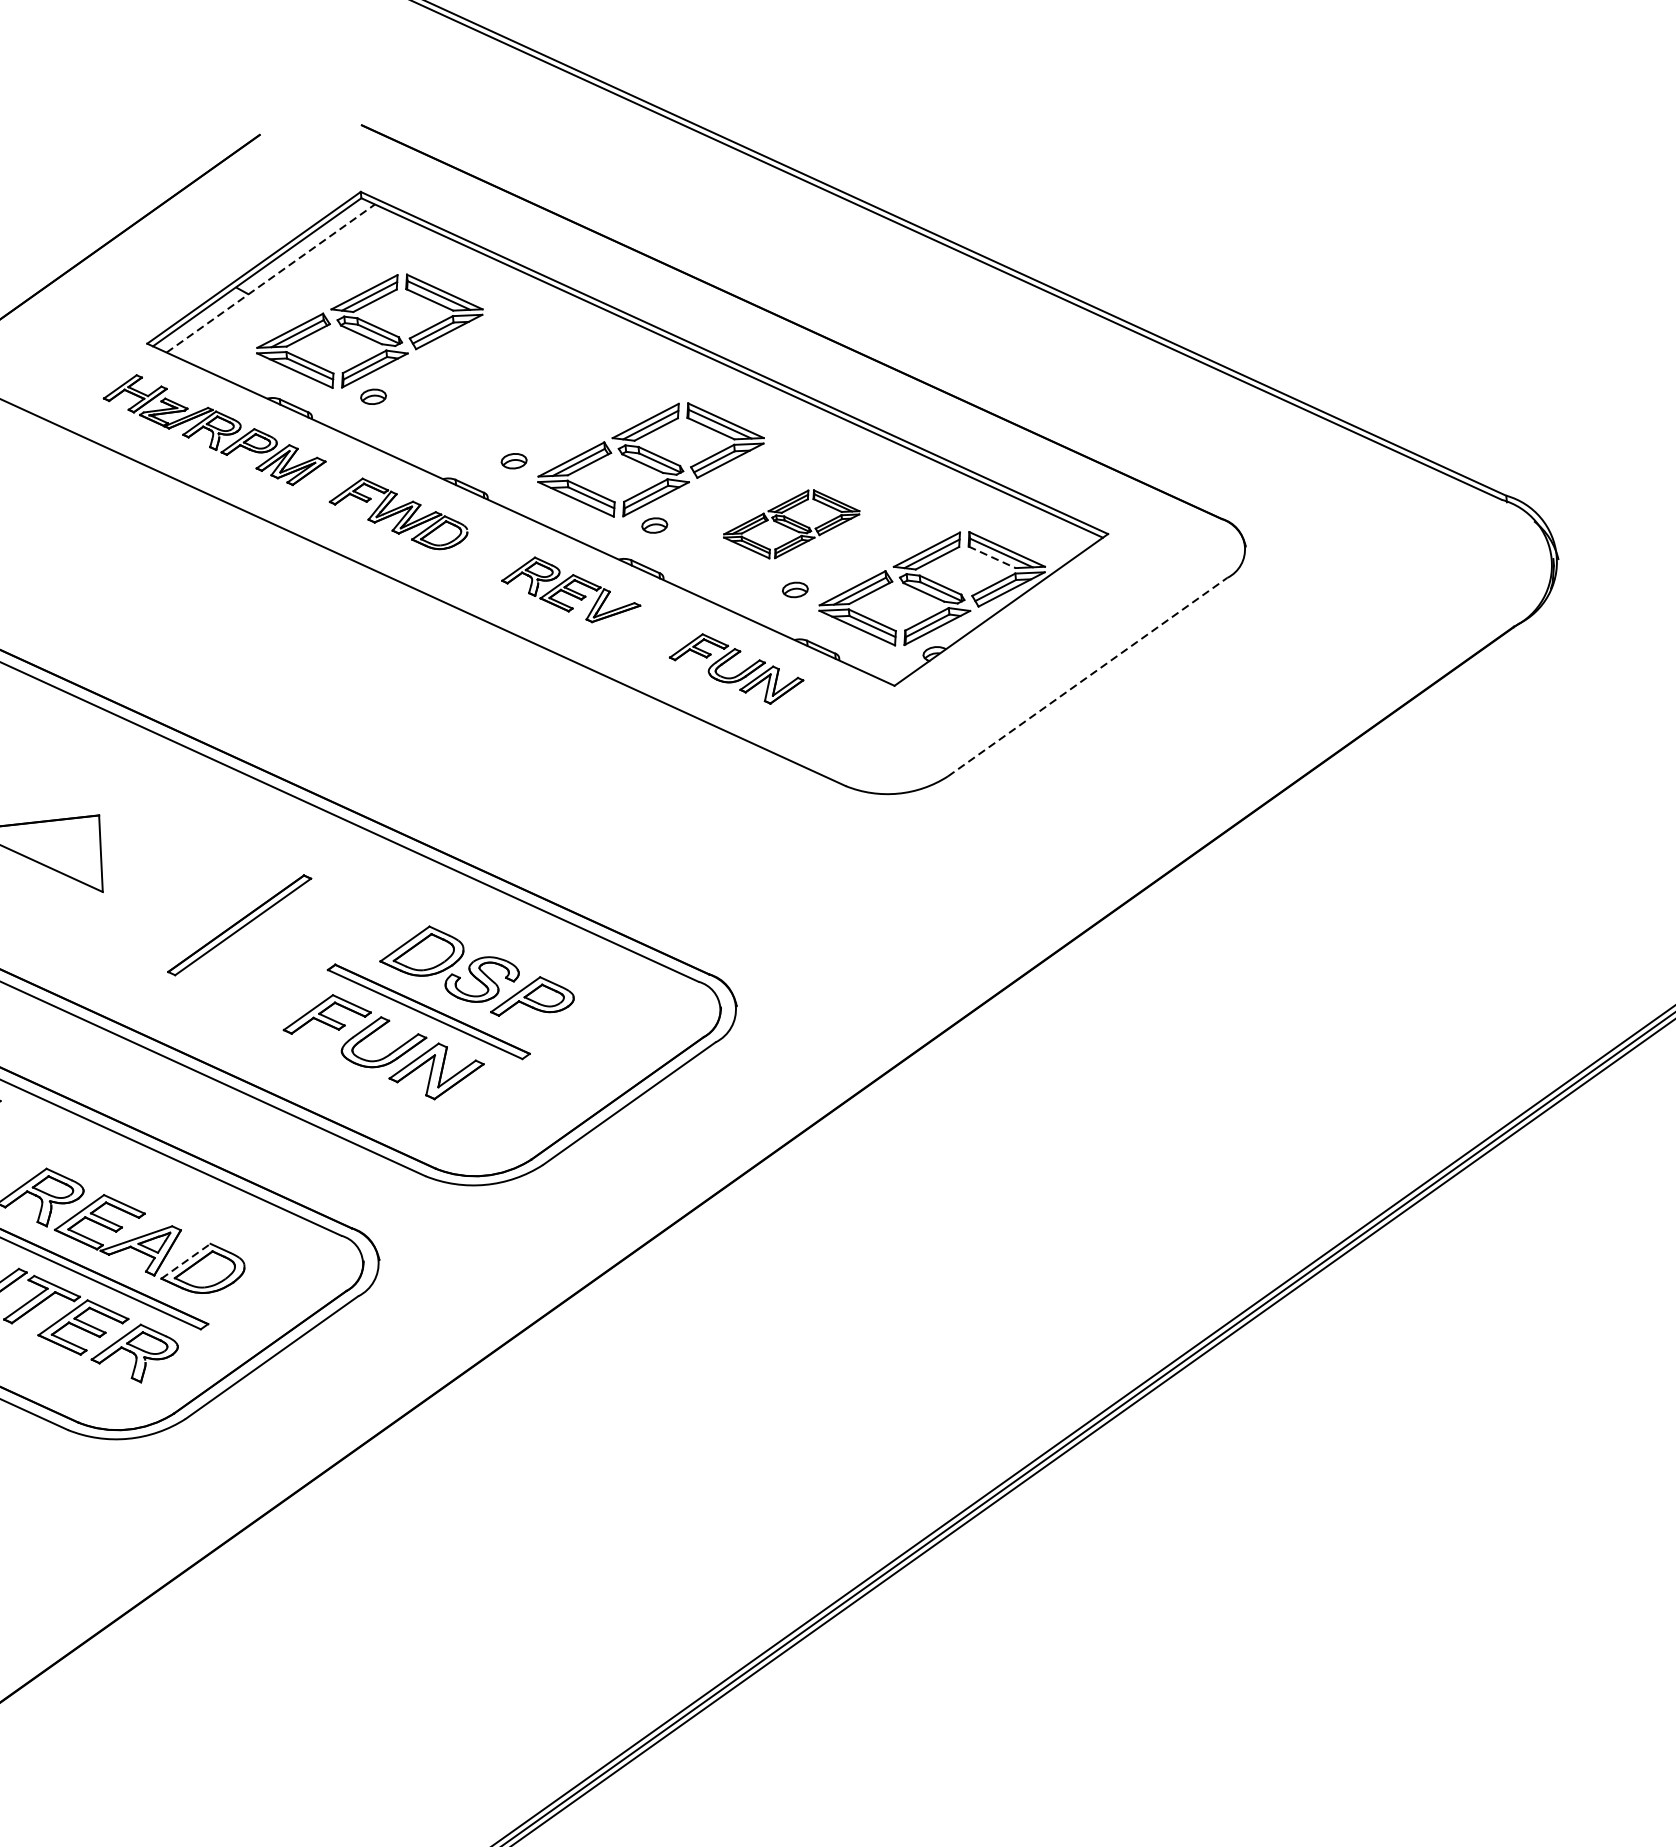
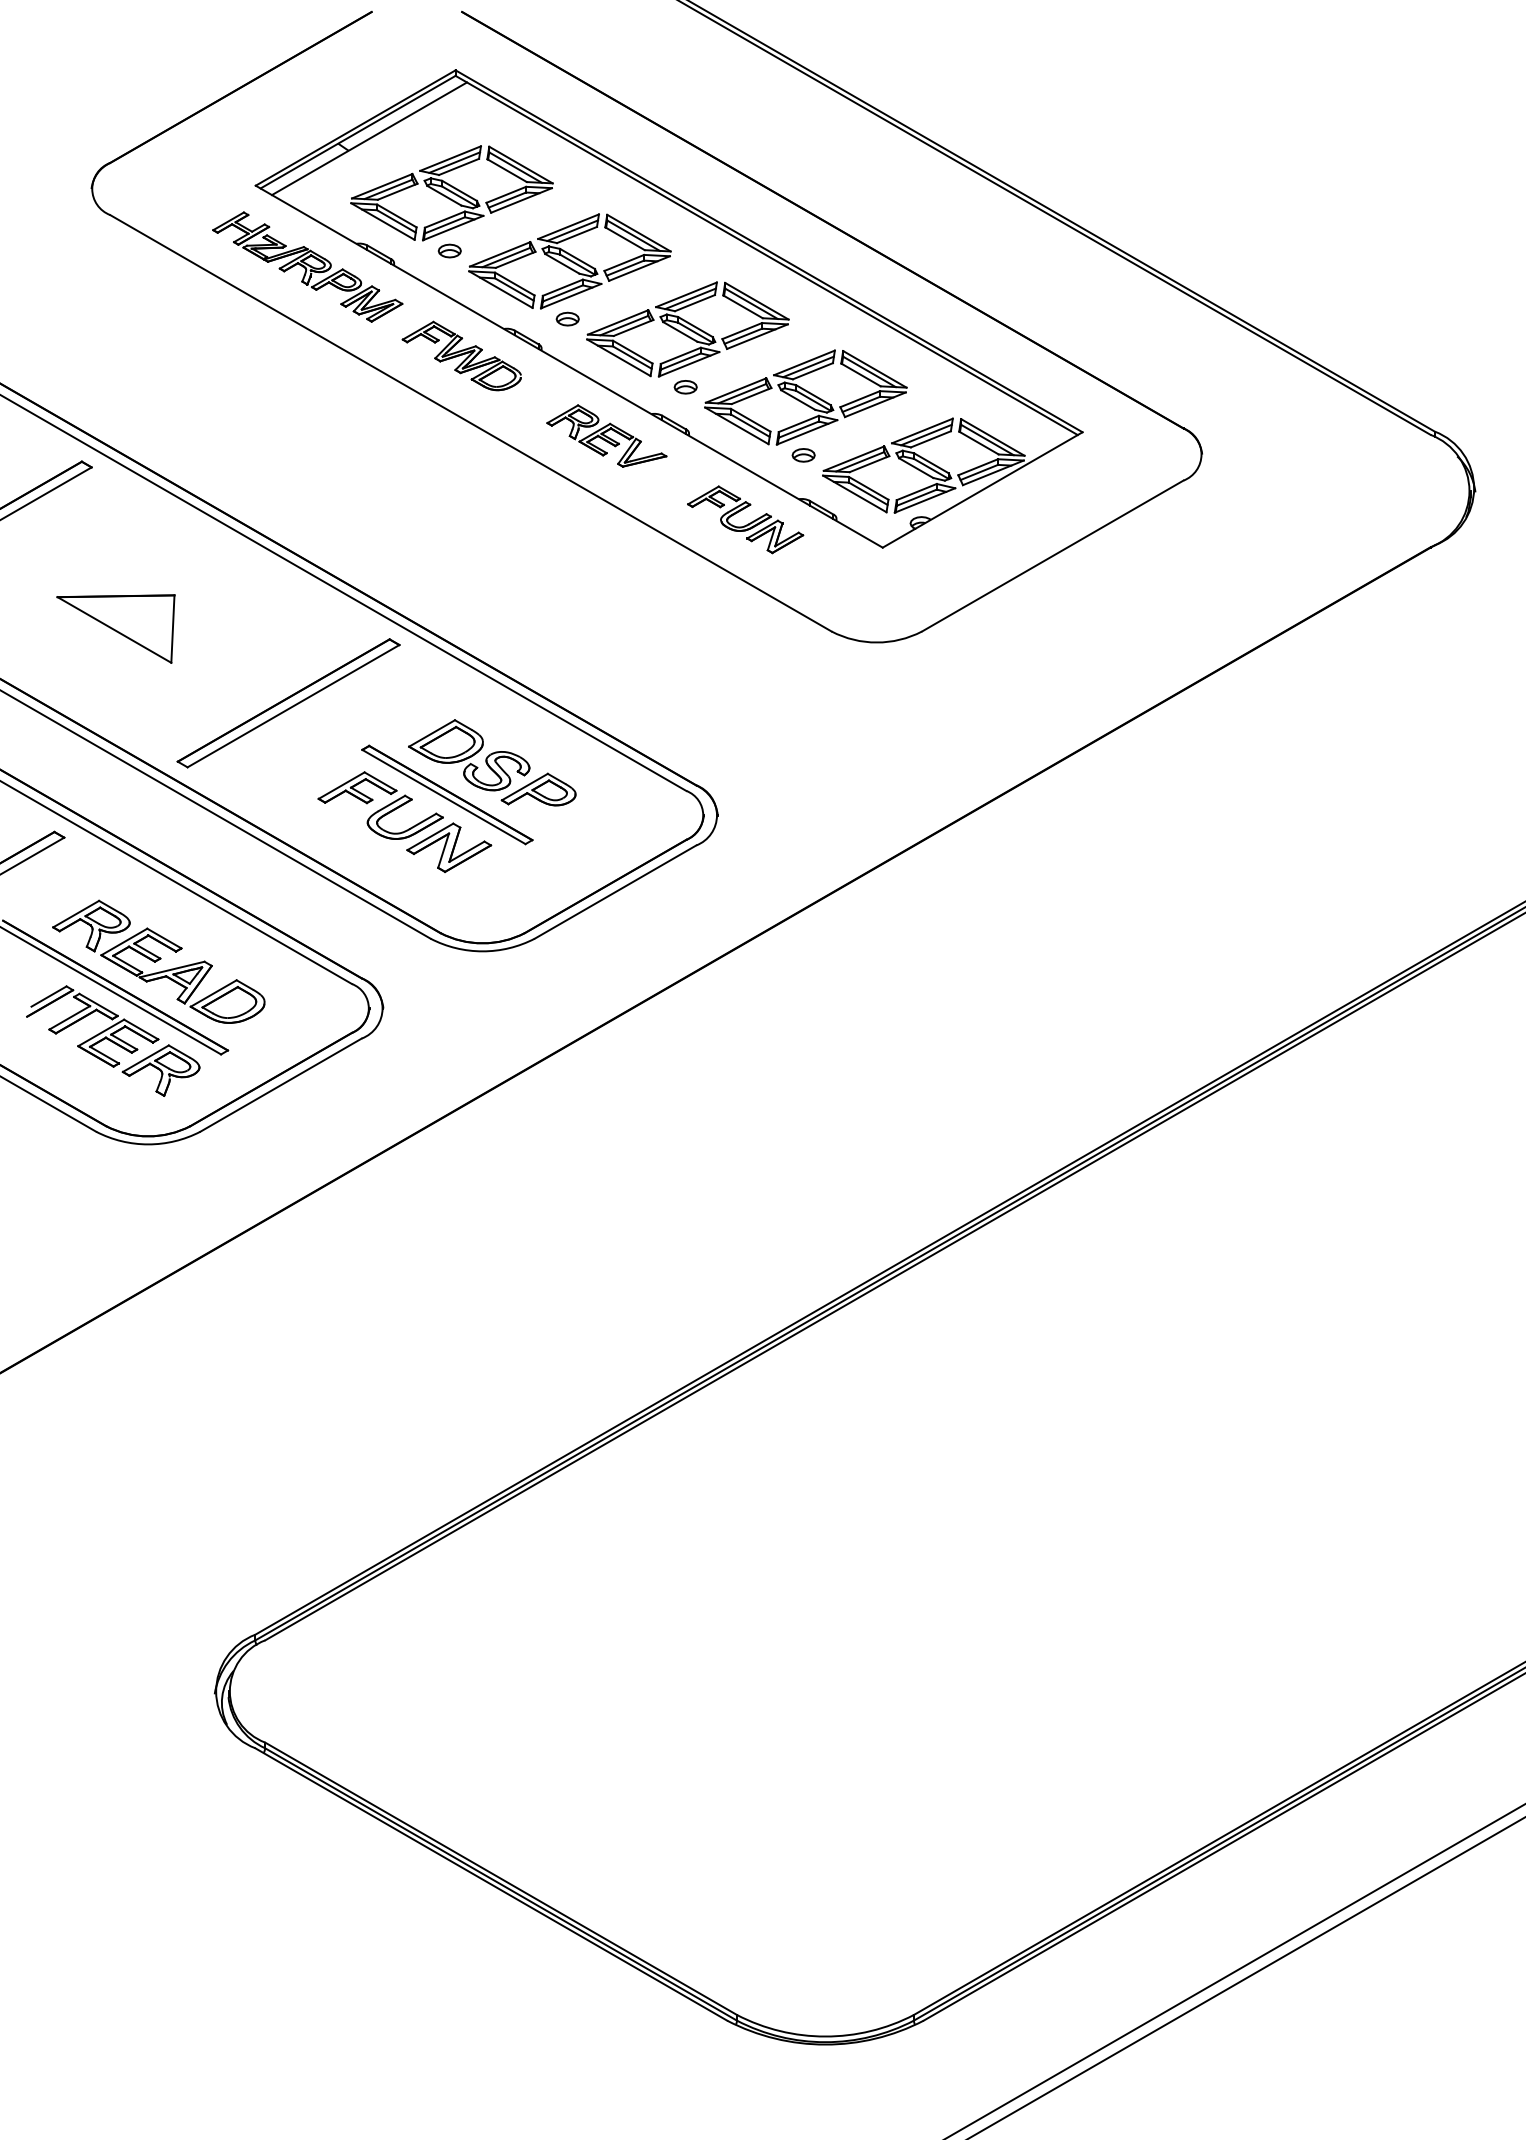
line: (270, 278) -> (369, 138), dashed -> solid
part: (509, 395) -> (569, 261), added
part: (791, 524) -> (805, 397), size x1.67
line: (991, 557) -> (978, 443), dashed -> solid
line: (1087, 677) -> (1052, 556), dashed -> solid
part: (239, 925) -> (288, 703), size x1.67
line: (186, 1261) -> (214, 993), dashed -> solid

